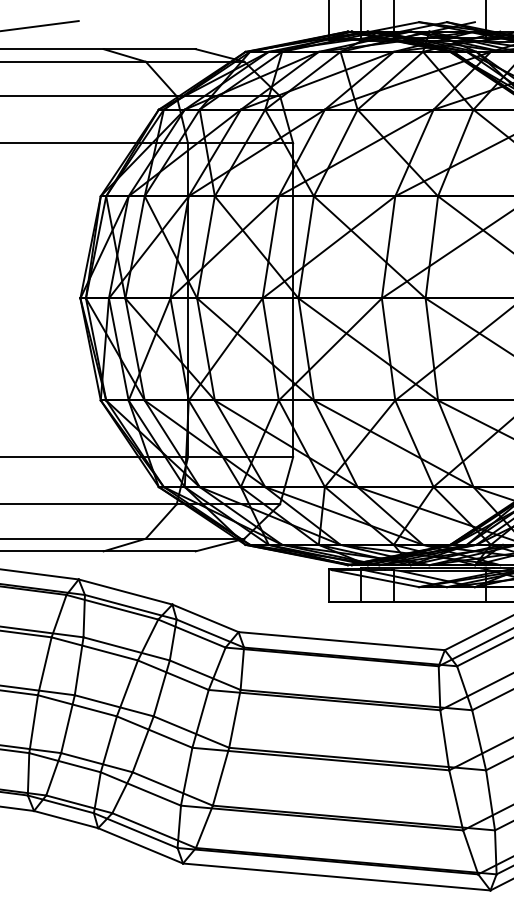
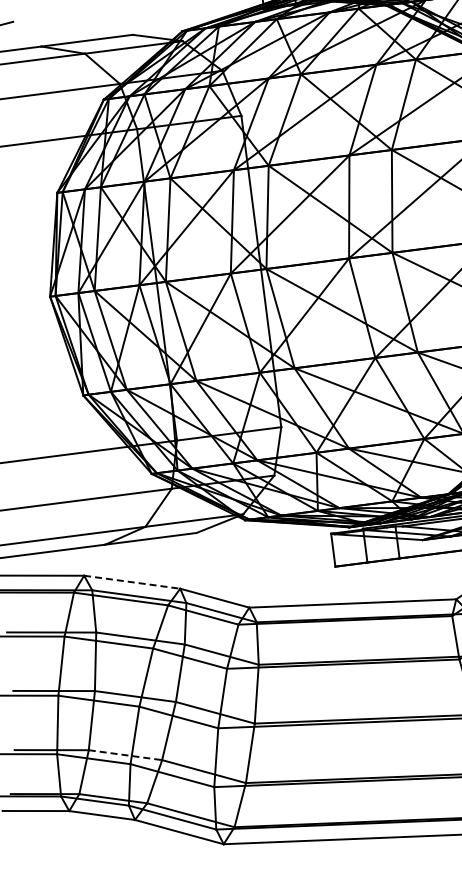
line: (125, 592) -> (132, 582), solid -> dashed
line: (97, 762) -> (126, 754), solid -> dashed

